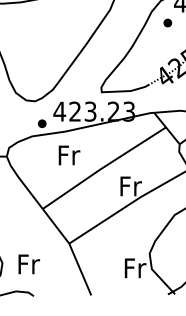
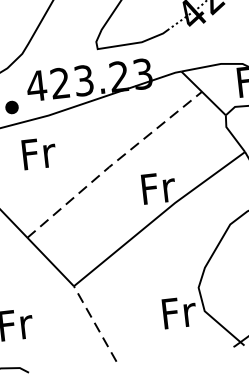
text: (69, 155) -> (39, 153), moved
line: (103, 167) -> (113, 163), solid -> dashed
line: (80, 269) -> (95, 323), solid -> dashed

